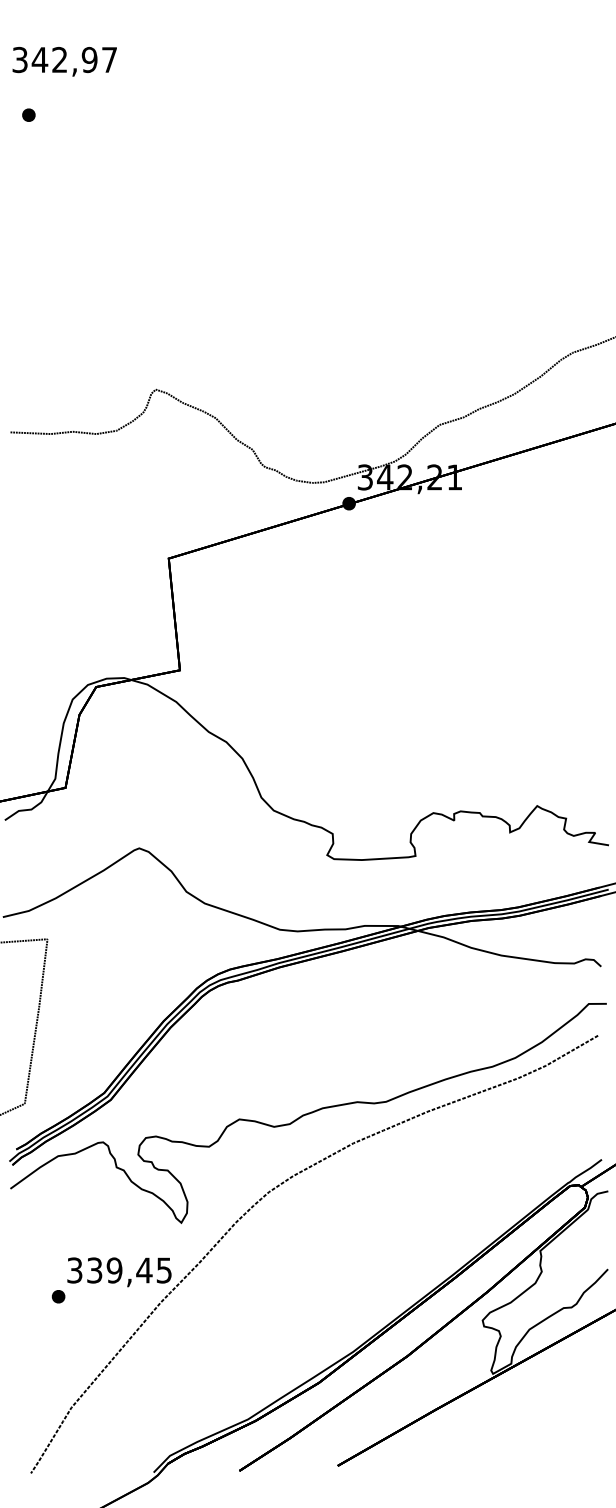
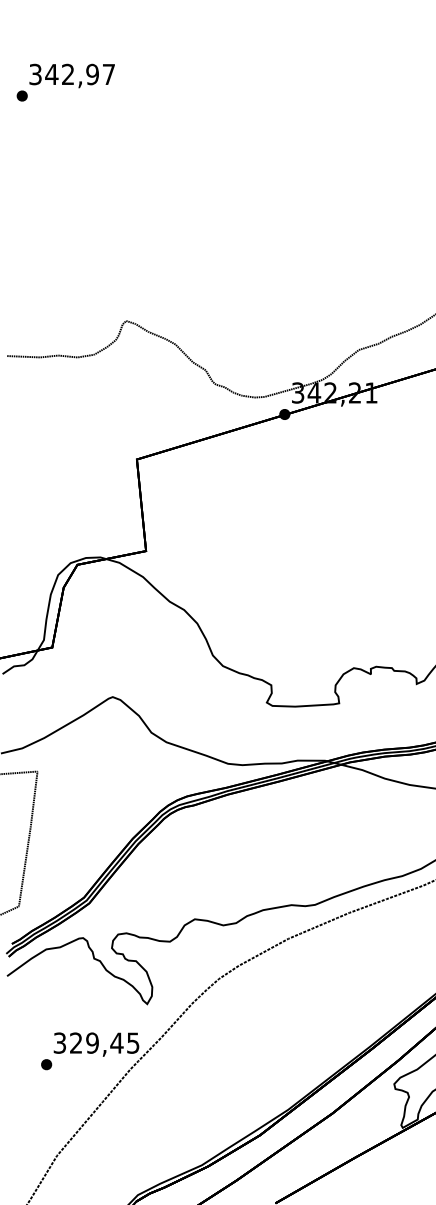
text: (64, 61) -> (71, 75), moved
text: (94, 1270) -> (76, 1043), 339,45 -> 329,45

